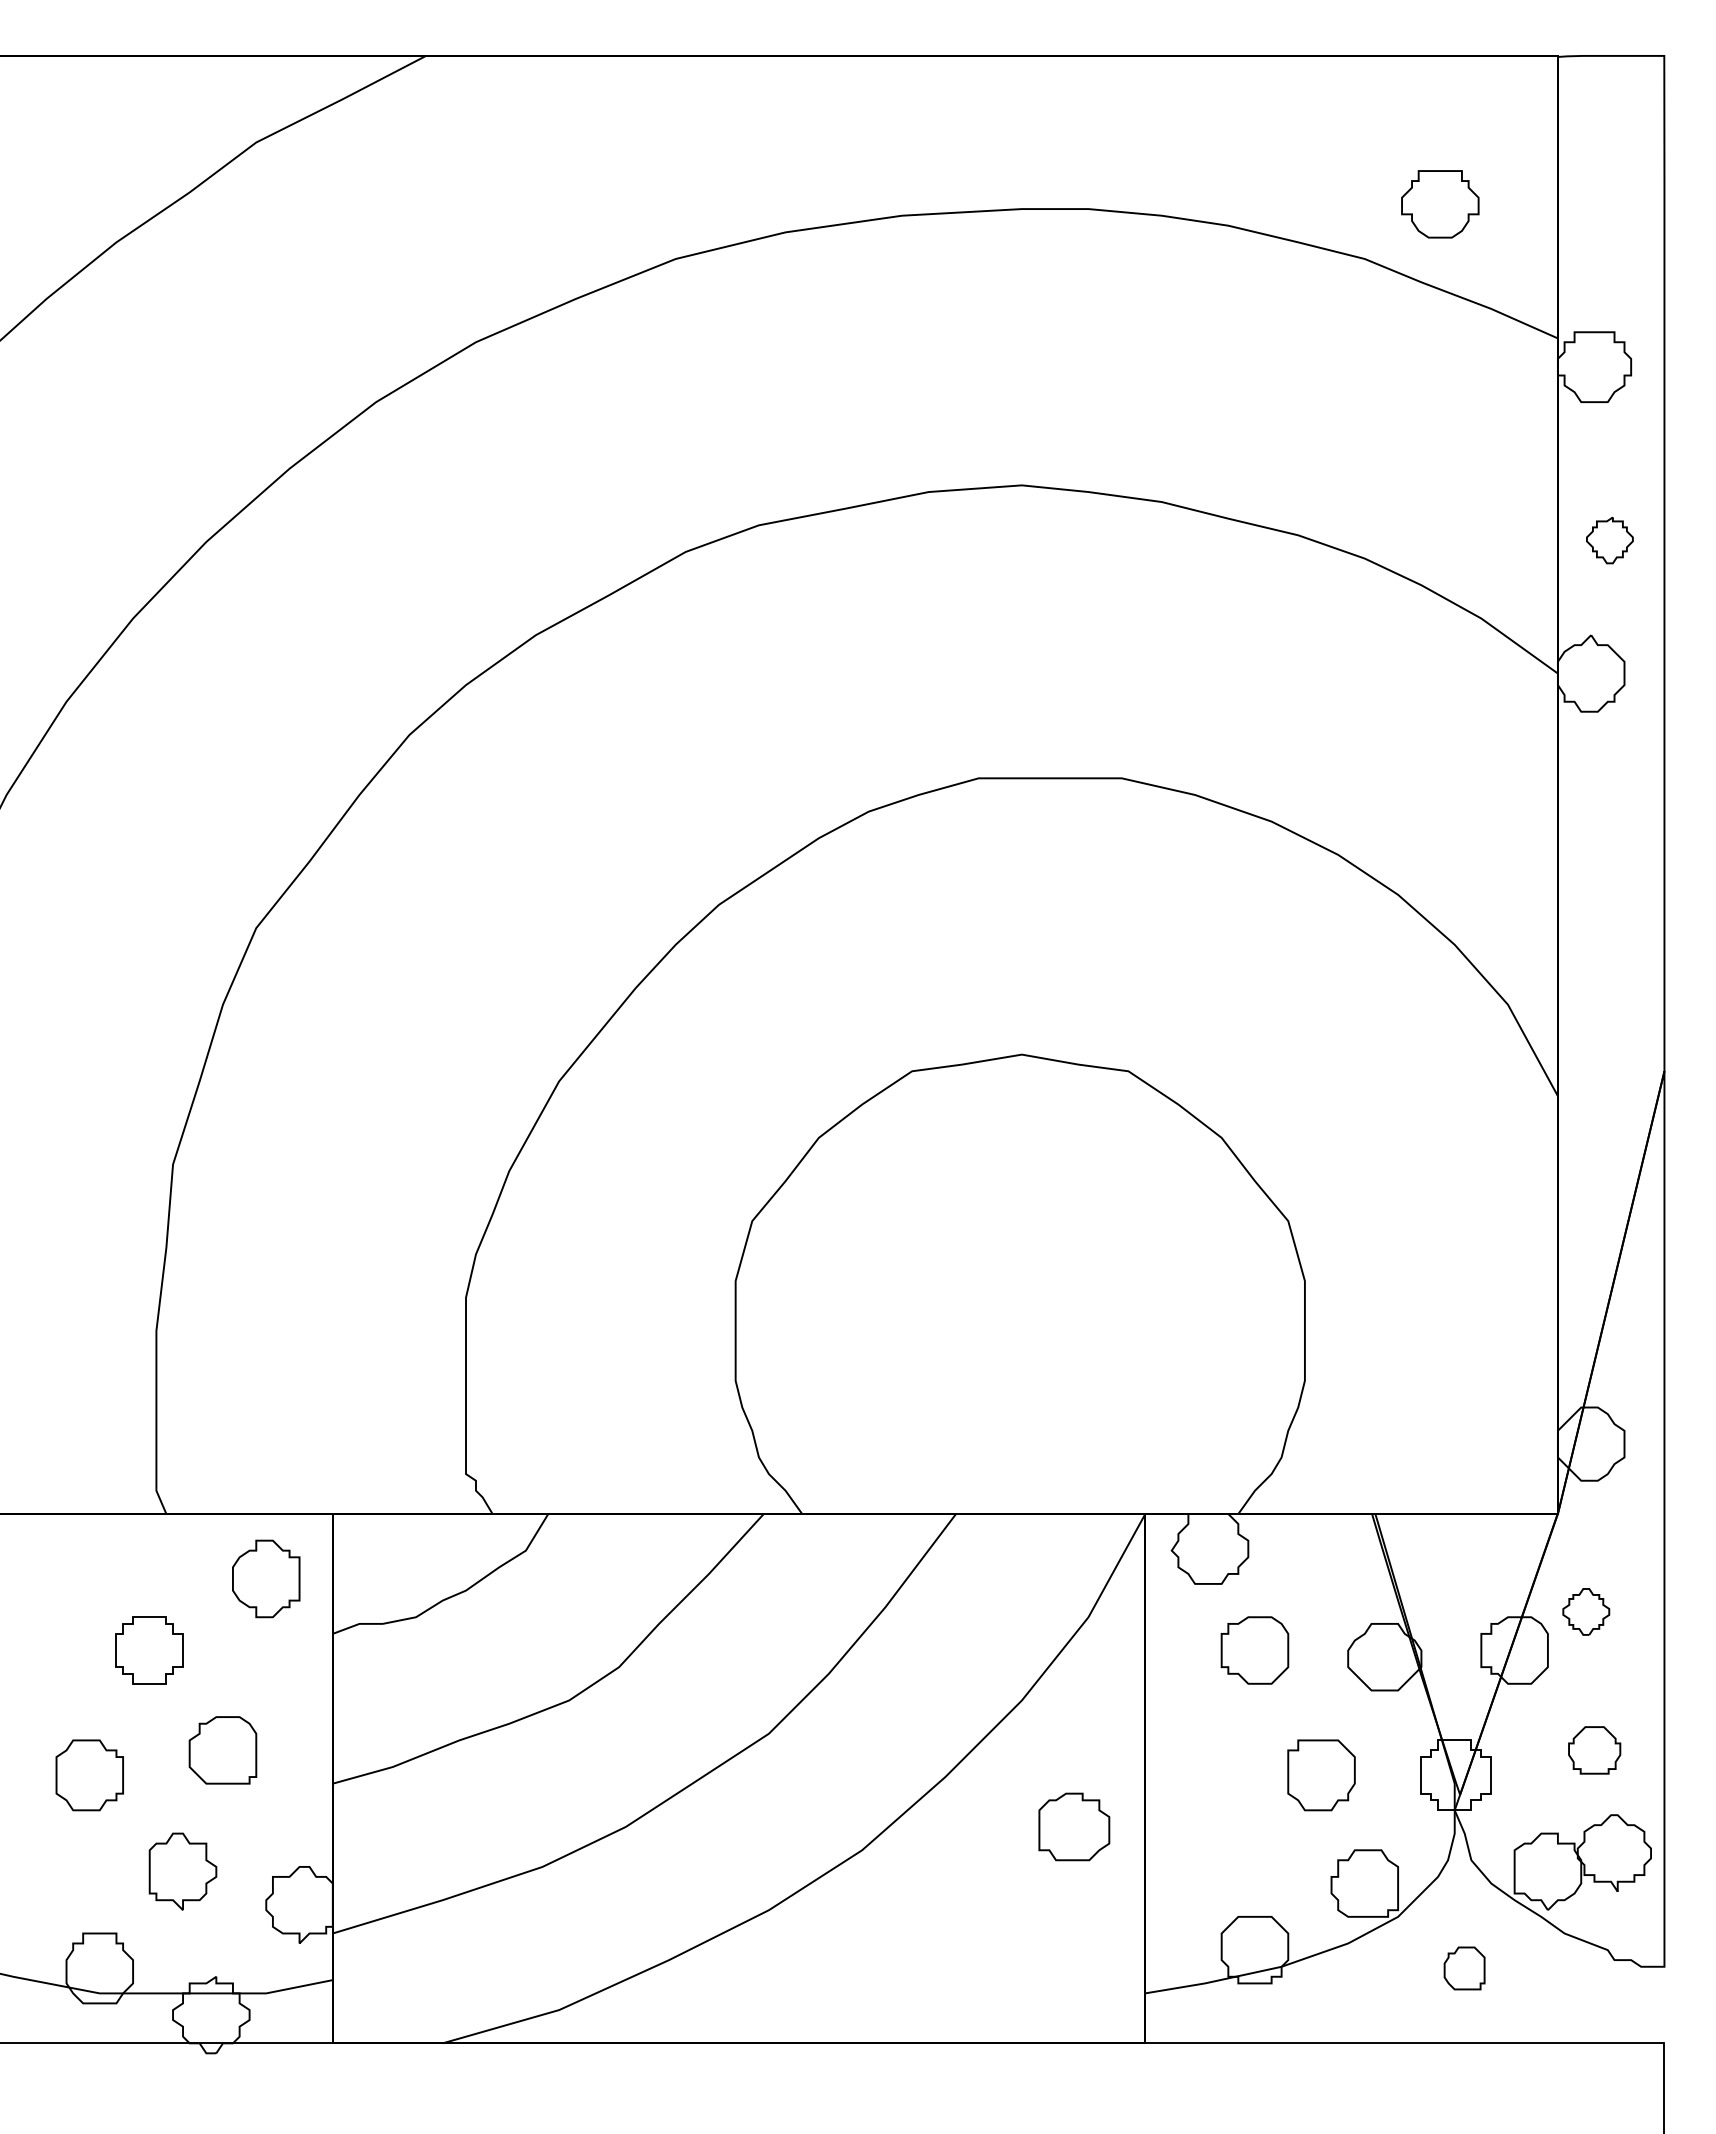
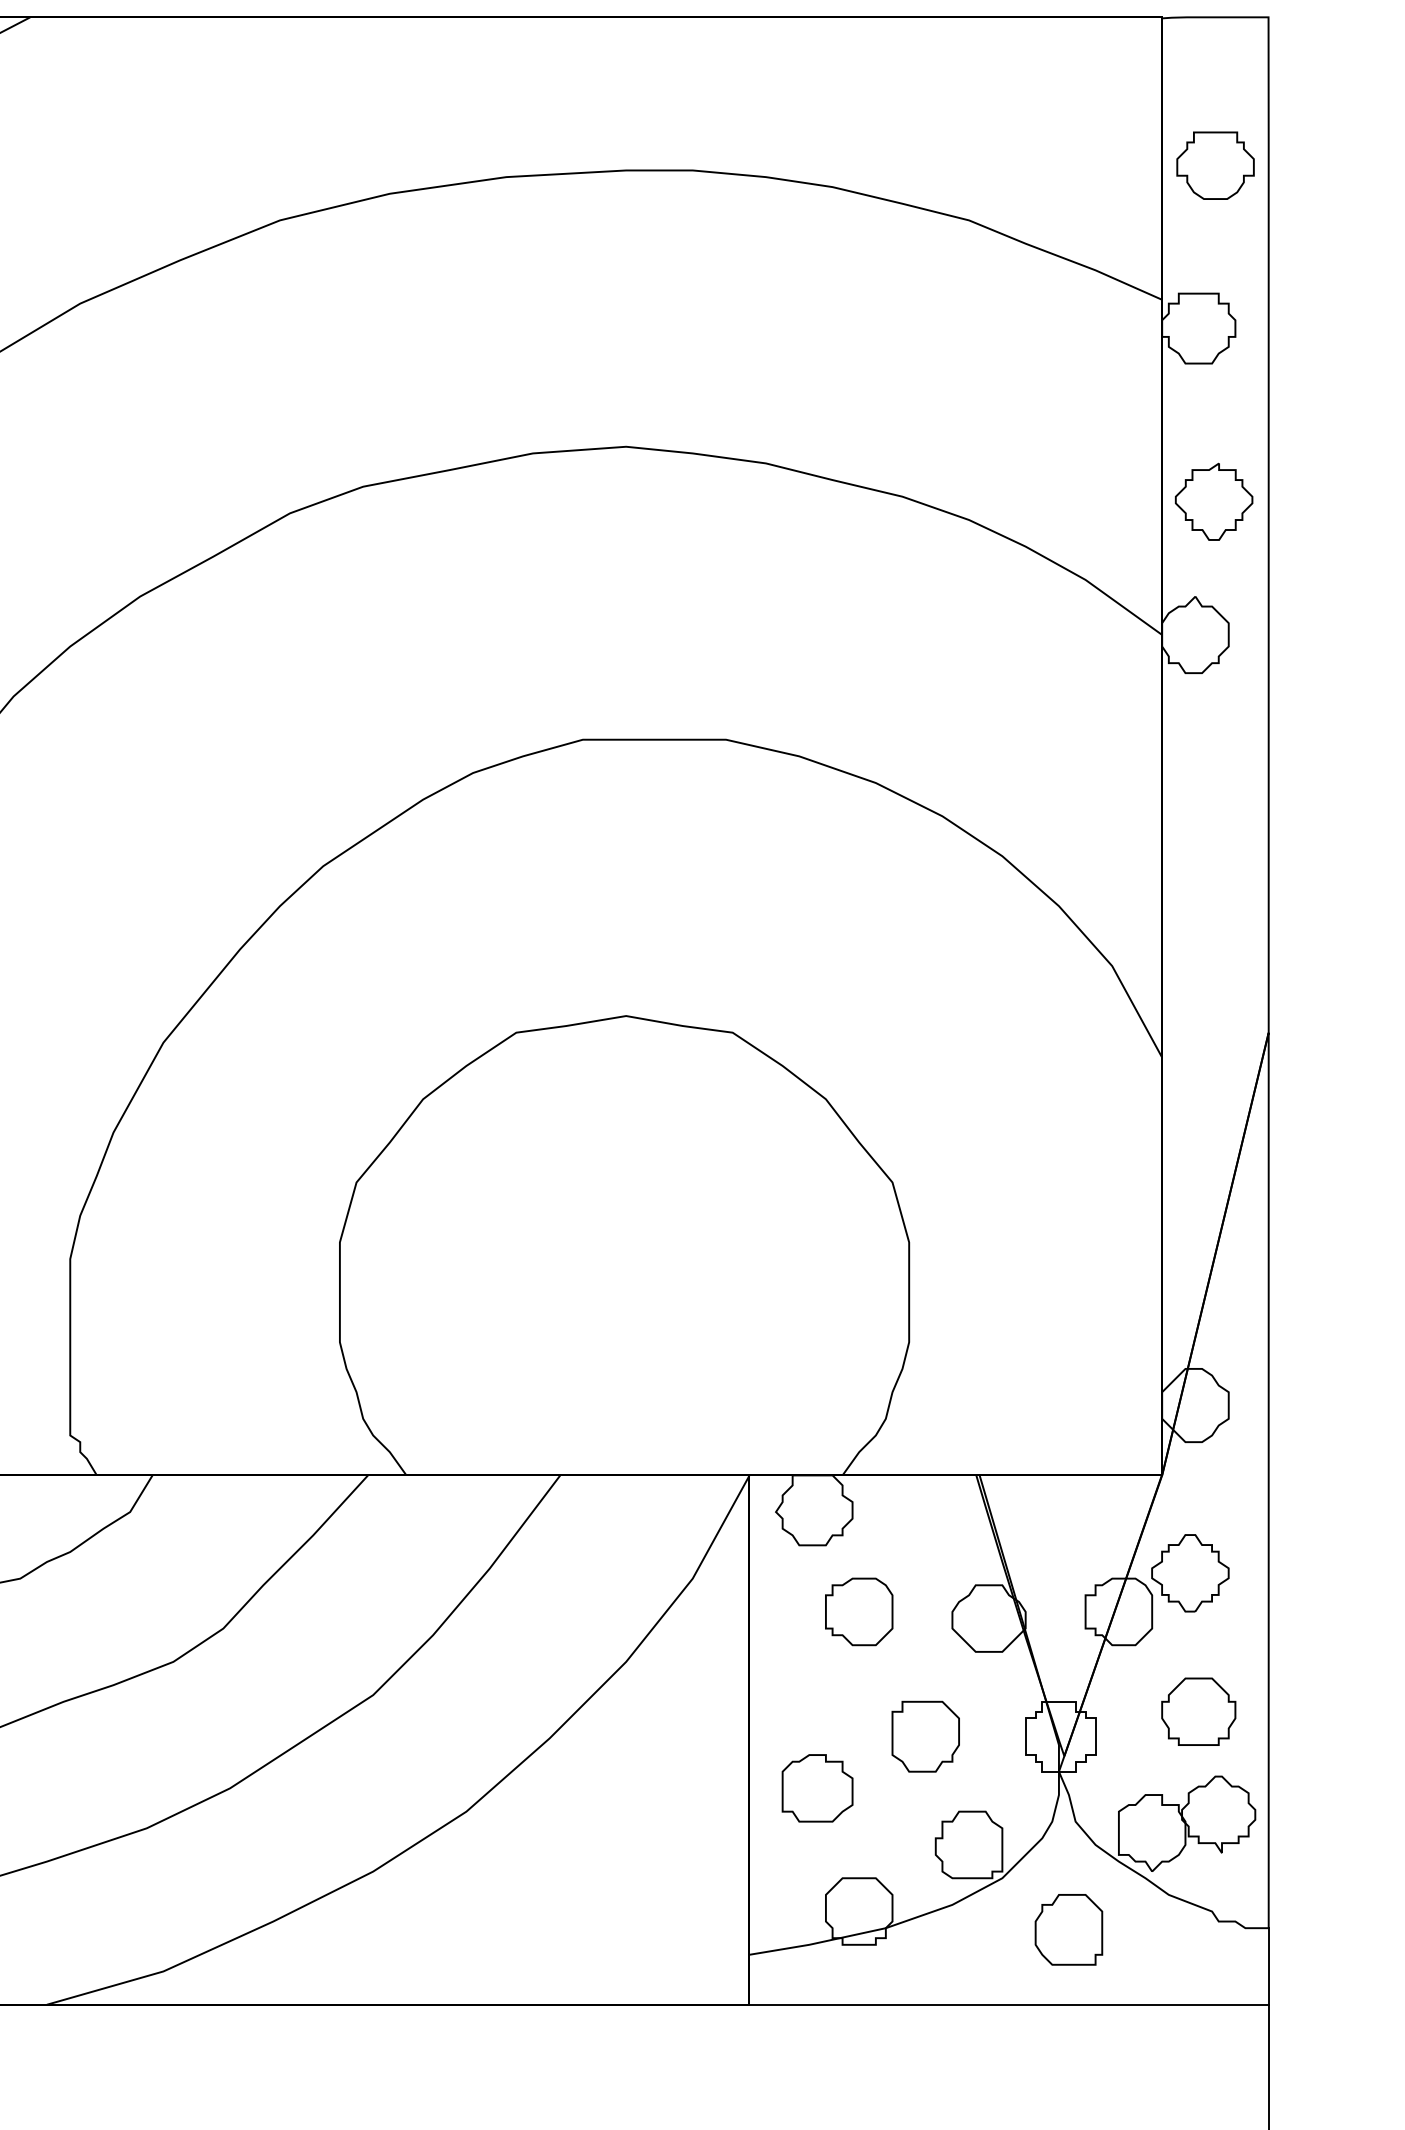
part: (1440, 204) -> (1215, 165), moved
part: (1609, 540) -> (1213, 501), size x1.67
part: (1586, 1611) -> (1190, 1572), size x1.67
part: (1594, 1750) -> (1198, 1711), size x1.43
part: (1074, 1826) -> (817, 1787), moved
part: (1464, 1968) -> (1068, 1929), size x1.67
line: (1664, 2004) -> (1268, 1965), added

